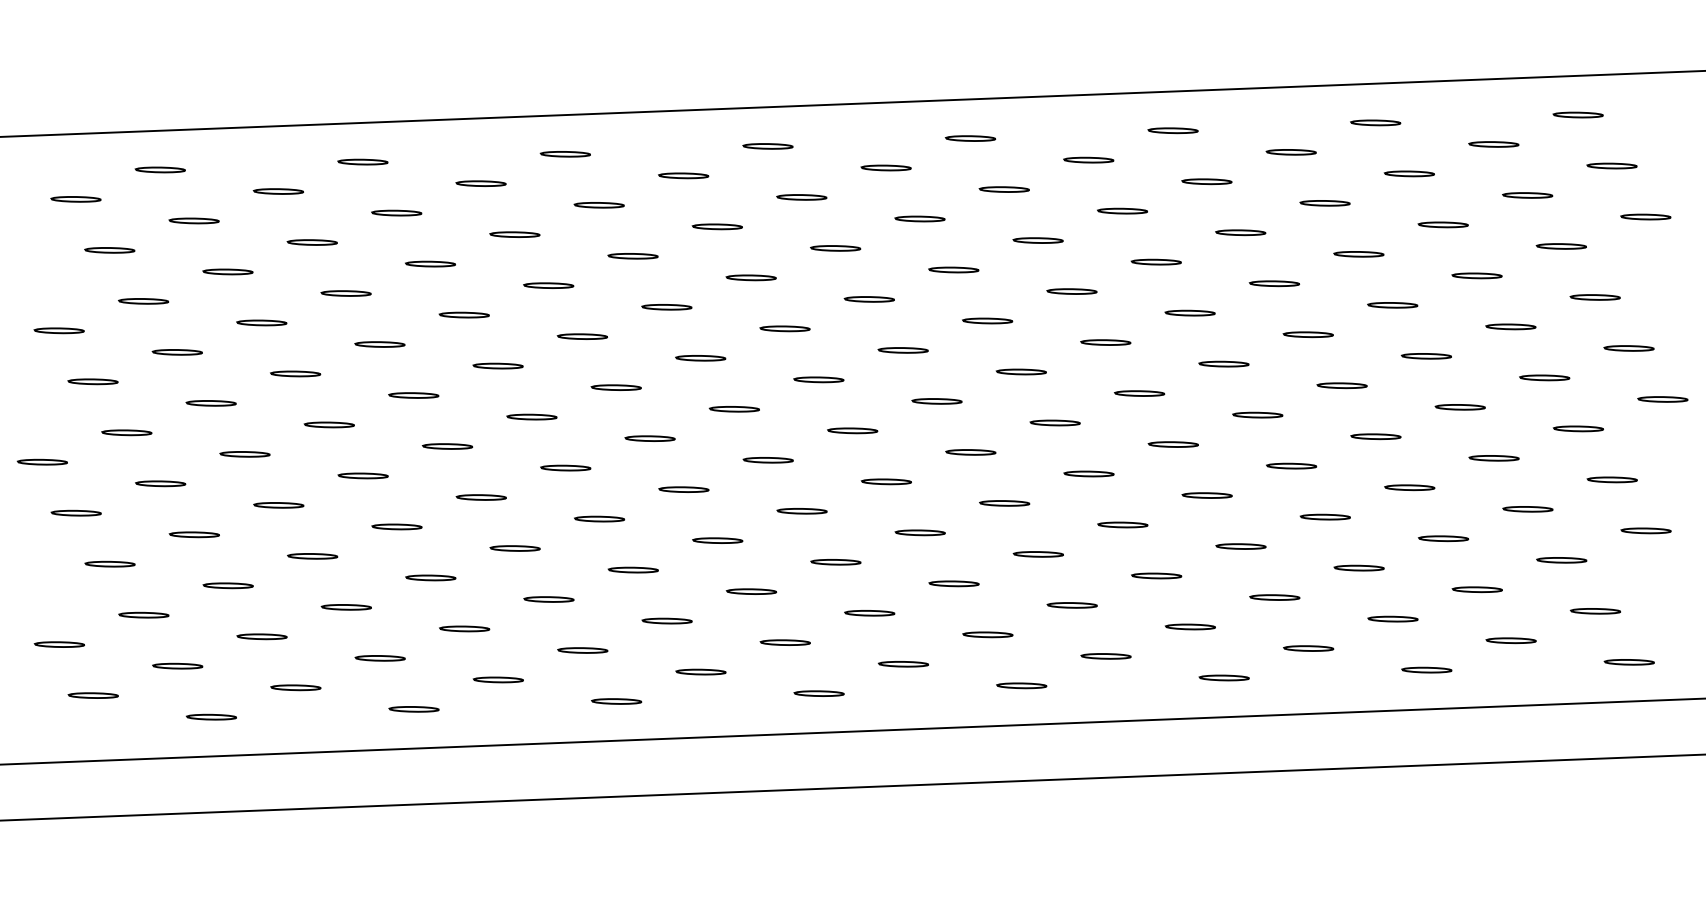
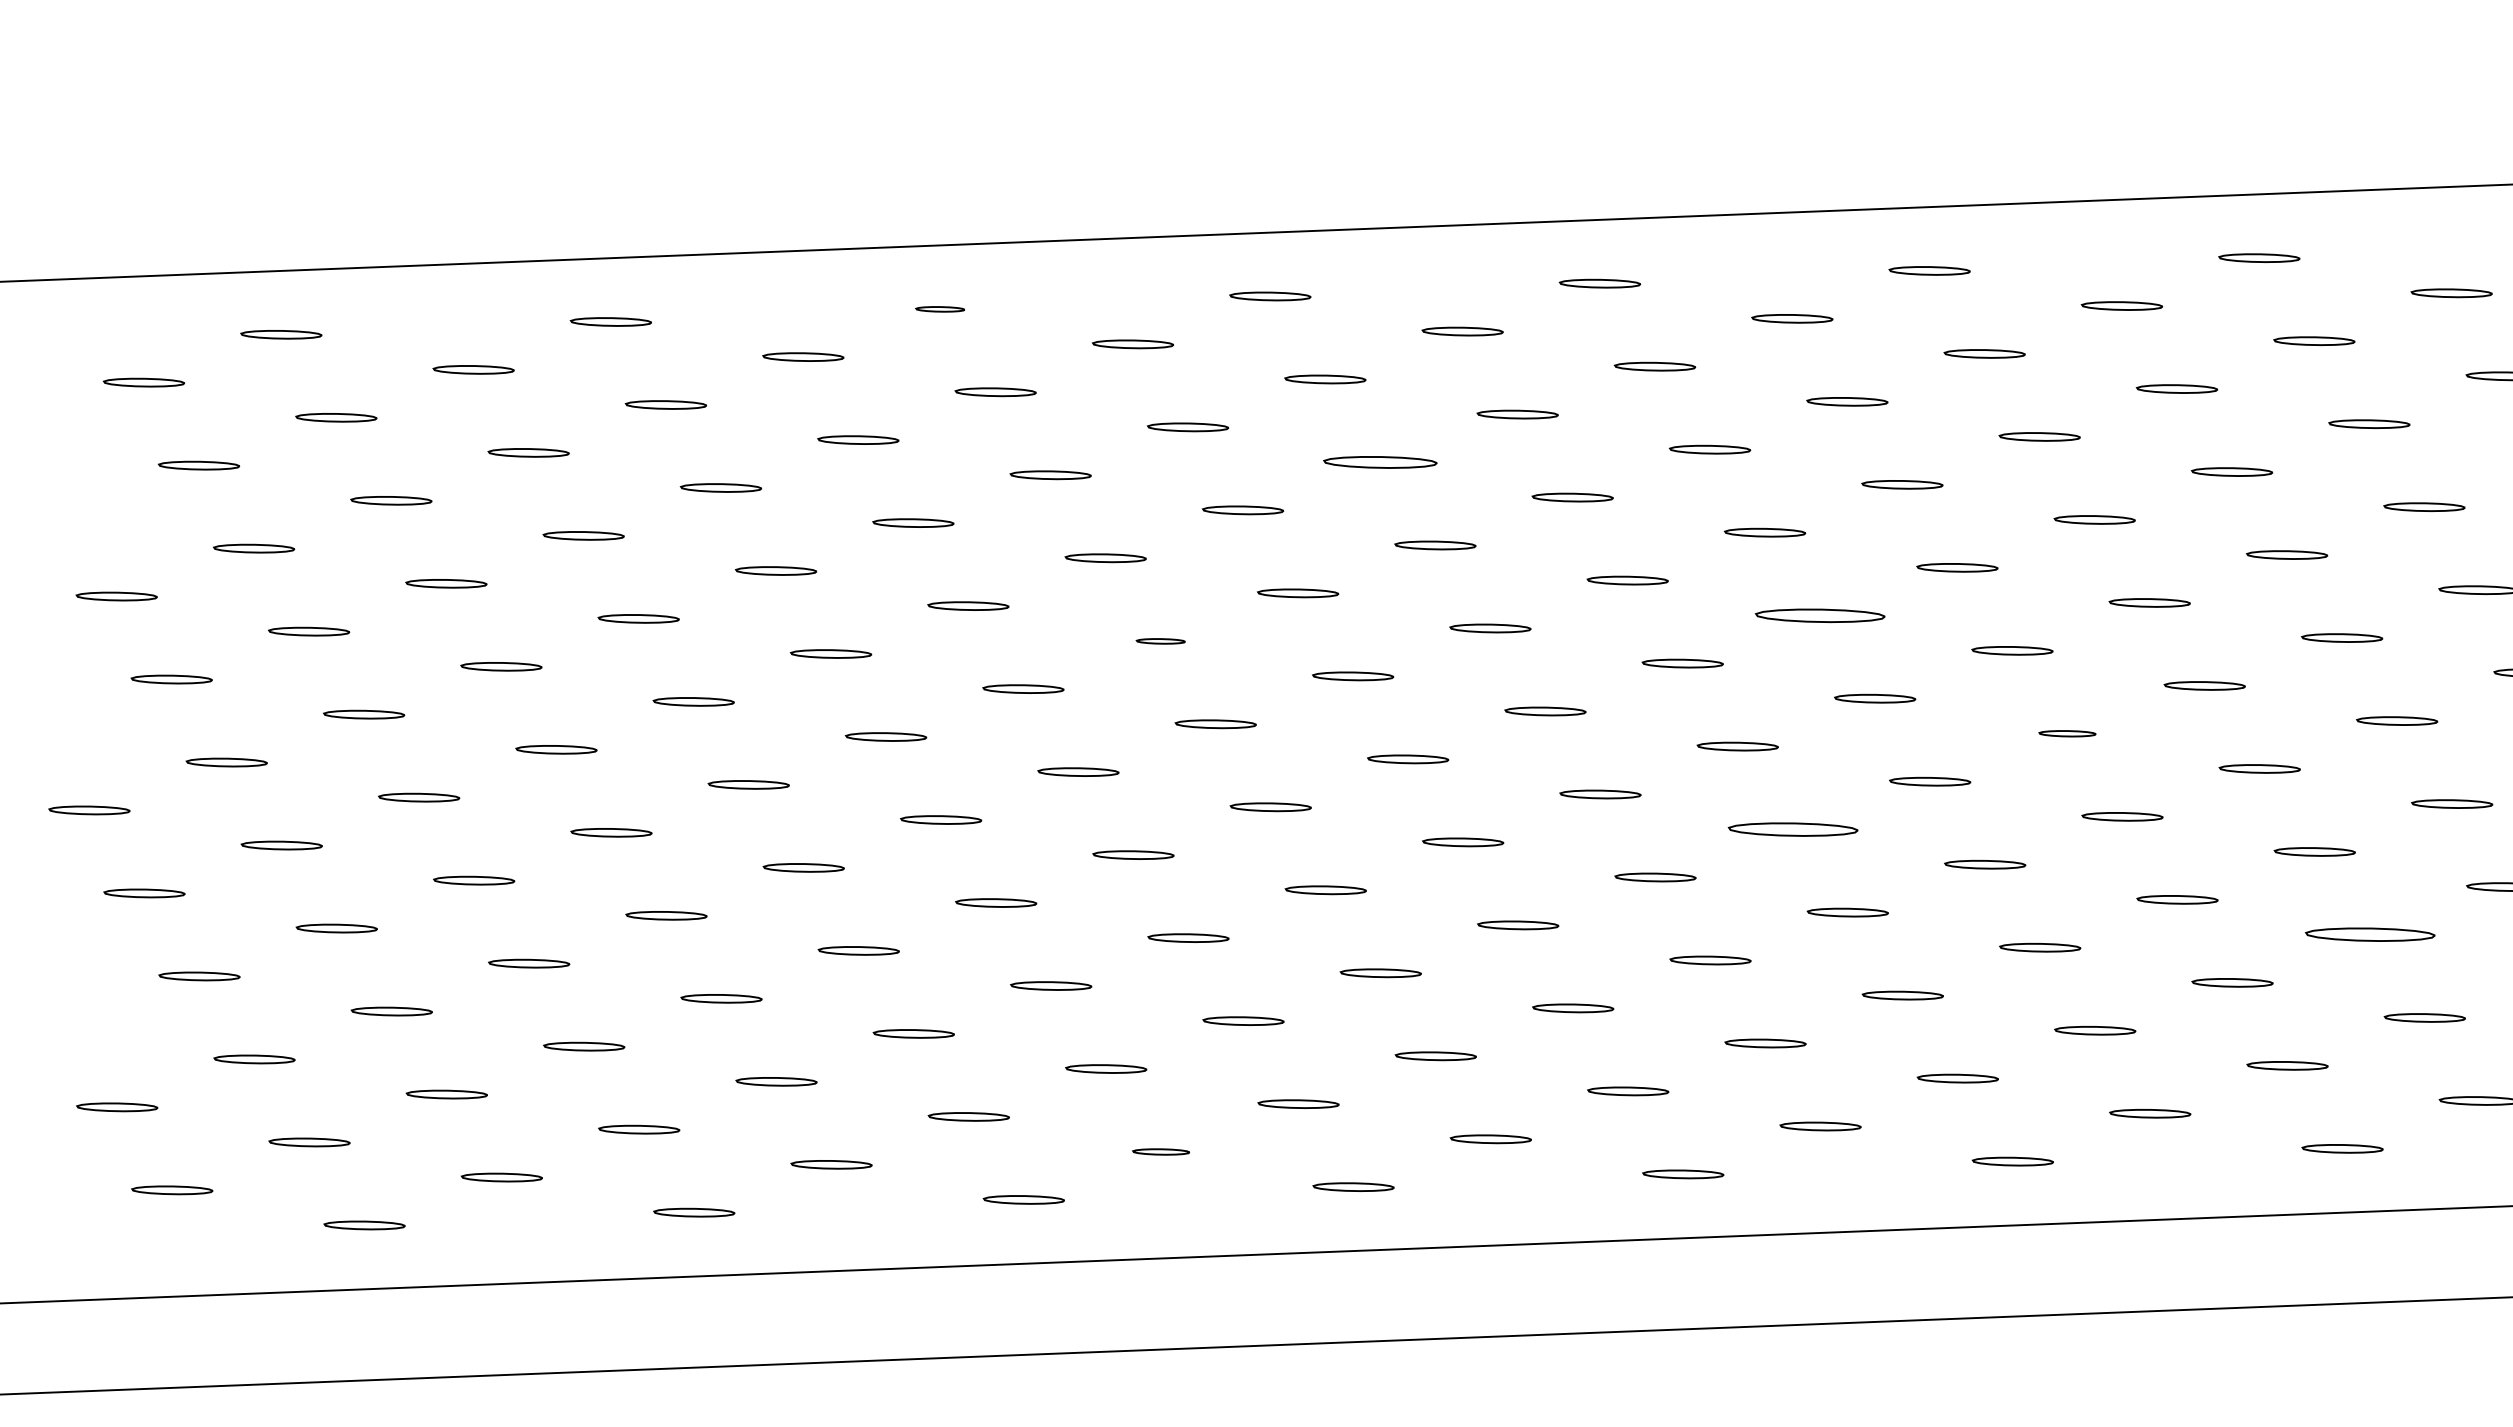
part: (564, 154) -> (938, 309), size x0.6
part: (835, 248) -> (1379, 462), size x1.4
part: (1105, 342) -> (1819, 615), size x1.6
part: (700, 358) -> (1160, 641), size x0.6
part: (1257, 414) -> (2066, 732), size x0.7
part: (1088, 473) -> (1791, 828), size x1.6
part: (1443, 538) -> (2369, 934), size x1.6
part: (700, 671) -> (1160, 1151), size x0.7

